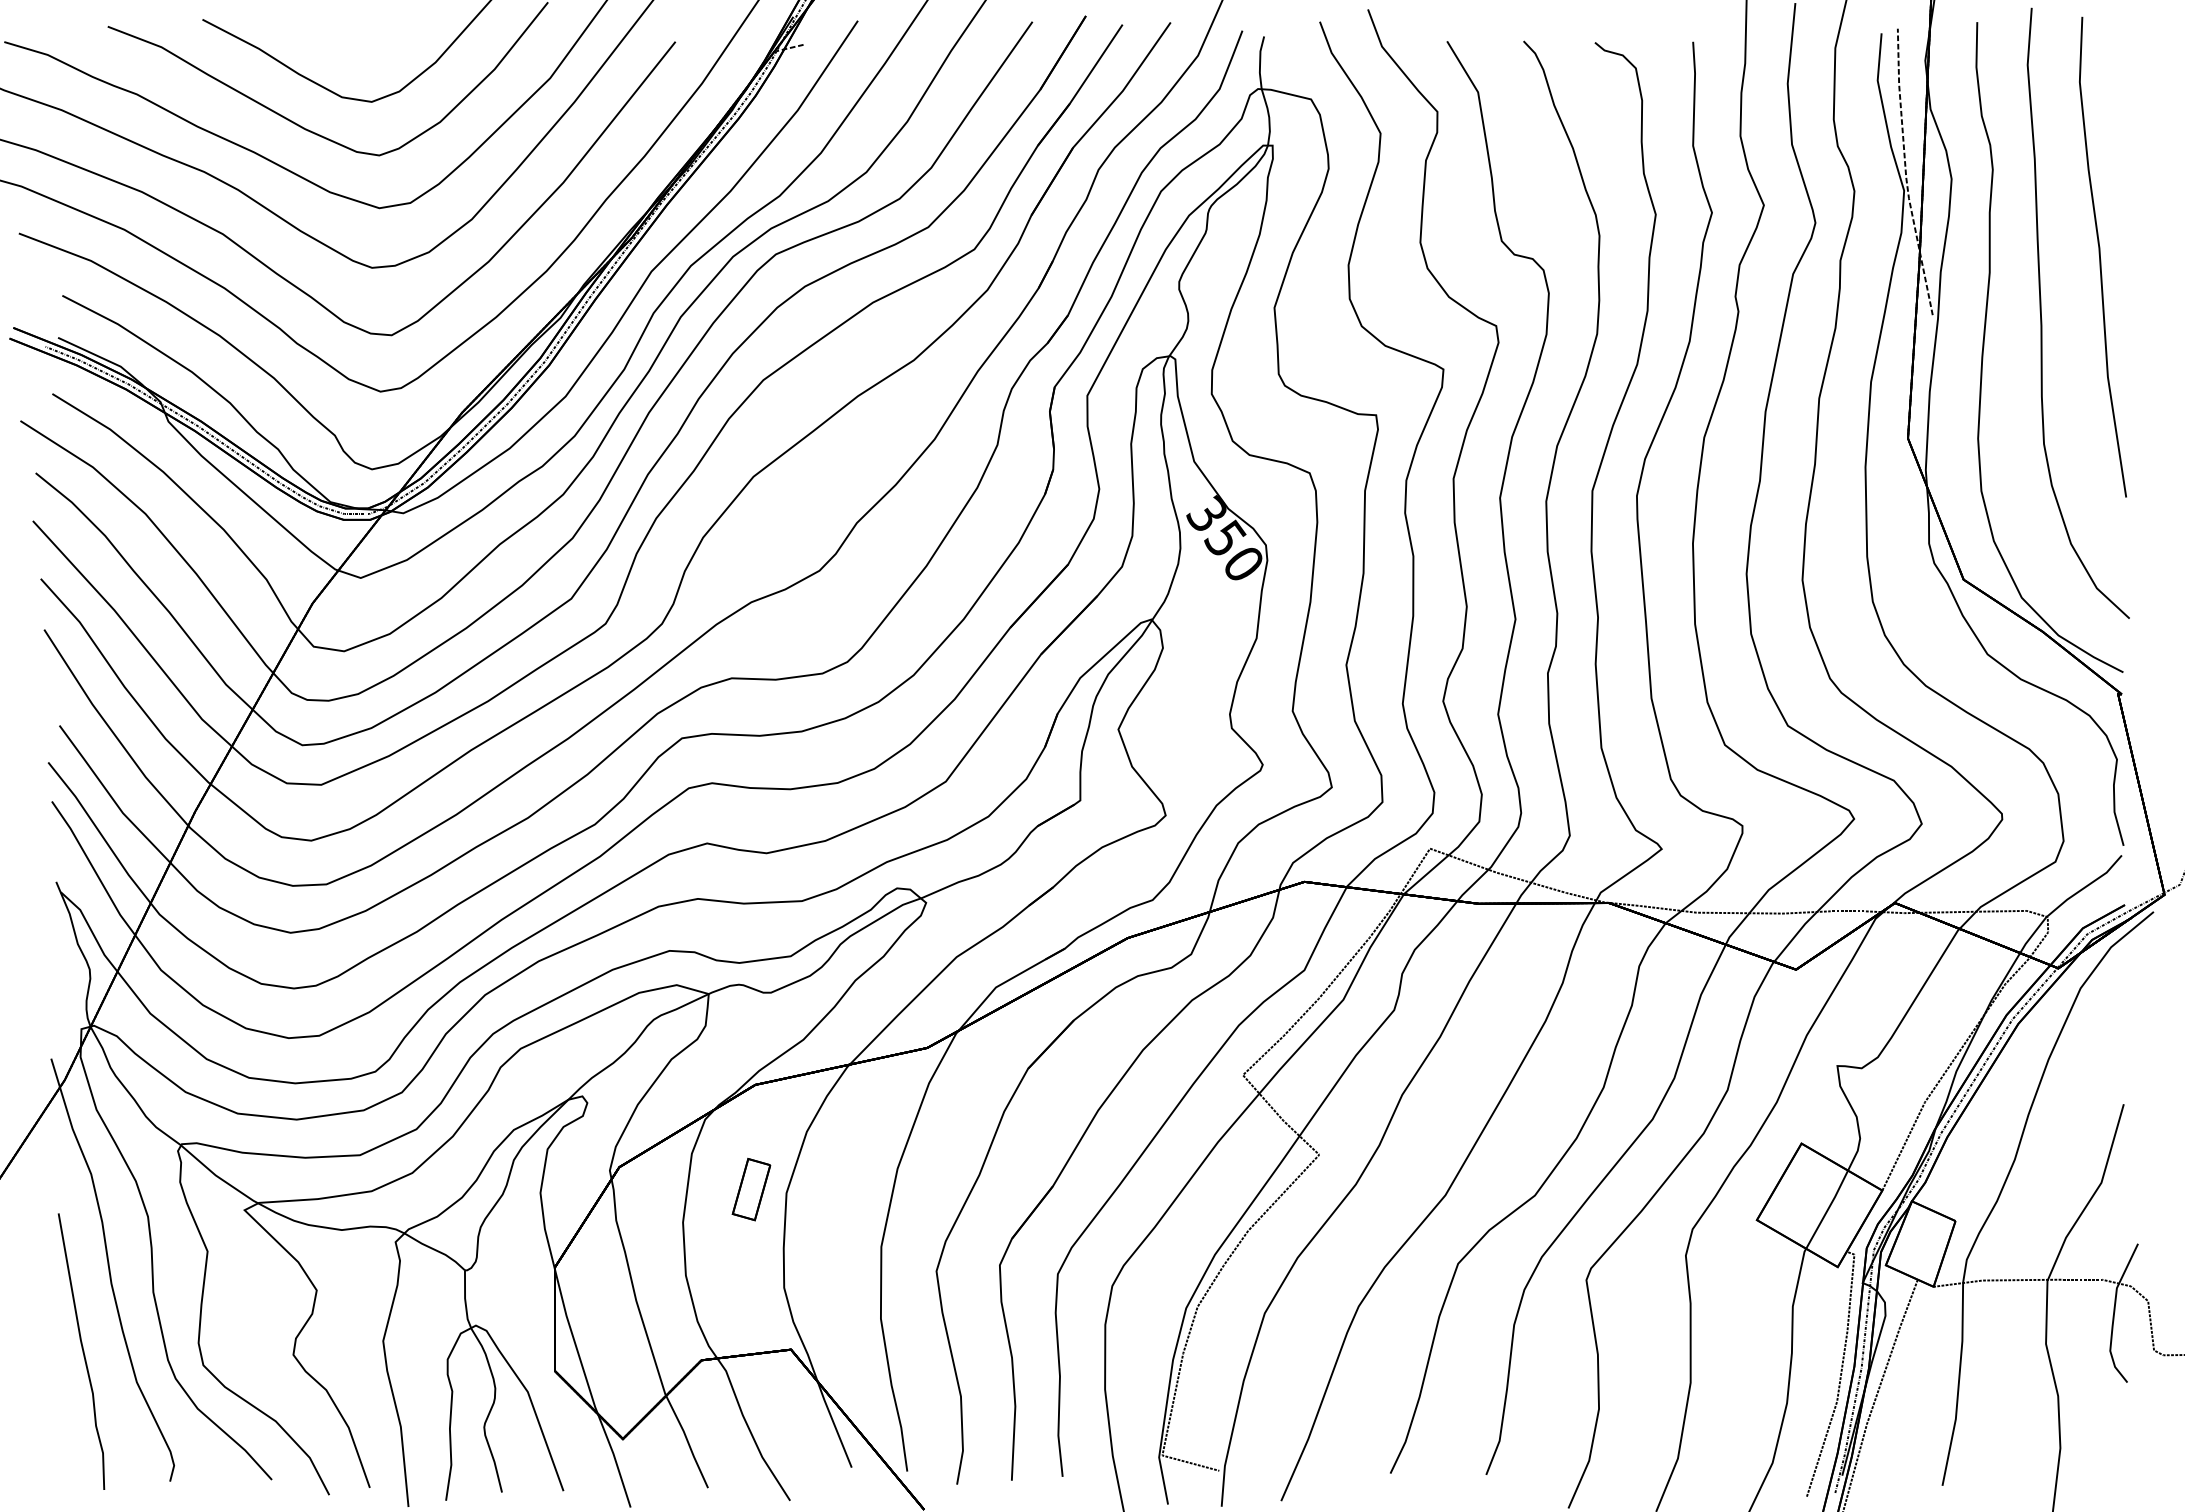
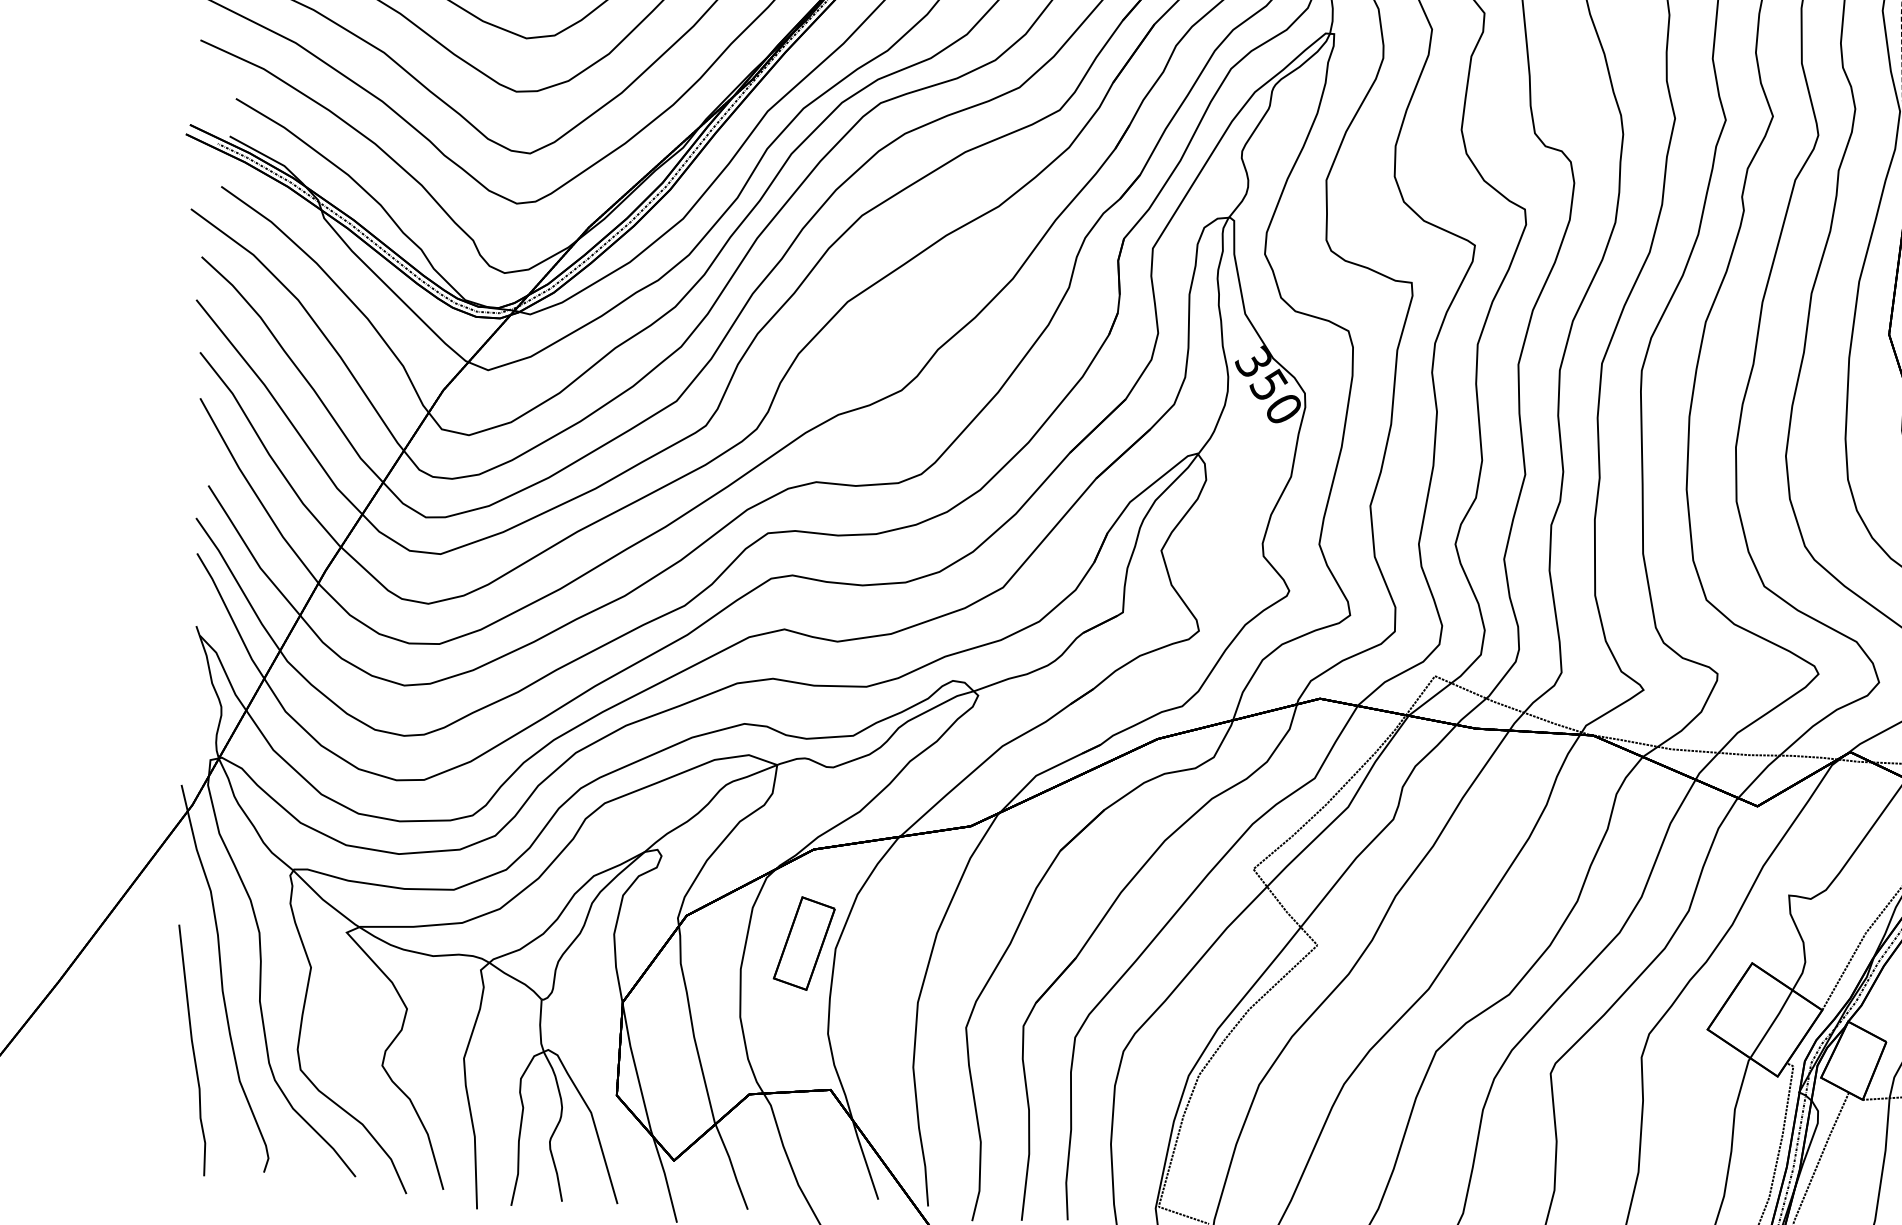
part: (751, 1189) -> (804, 943), size x1.67

